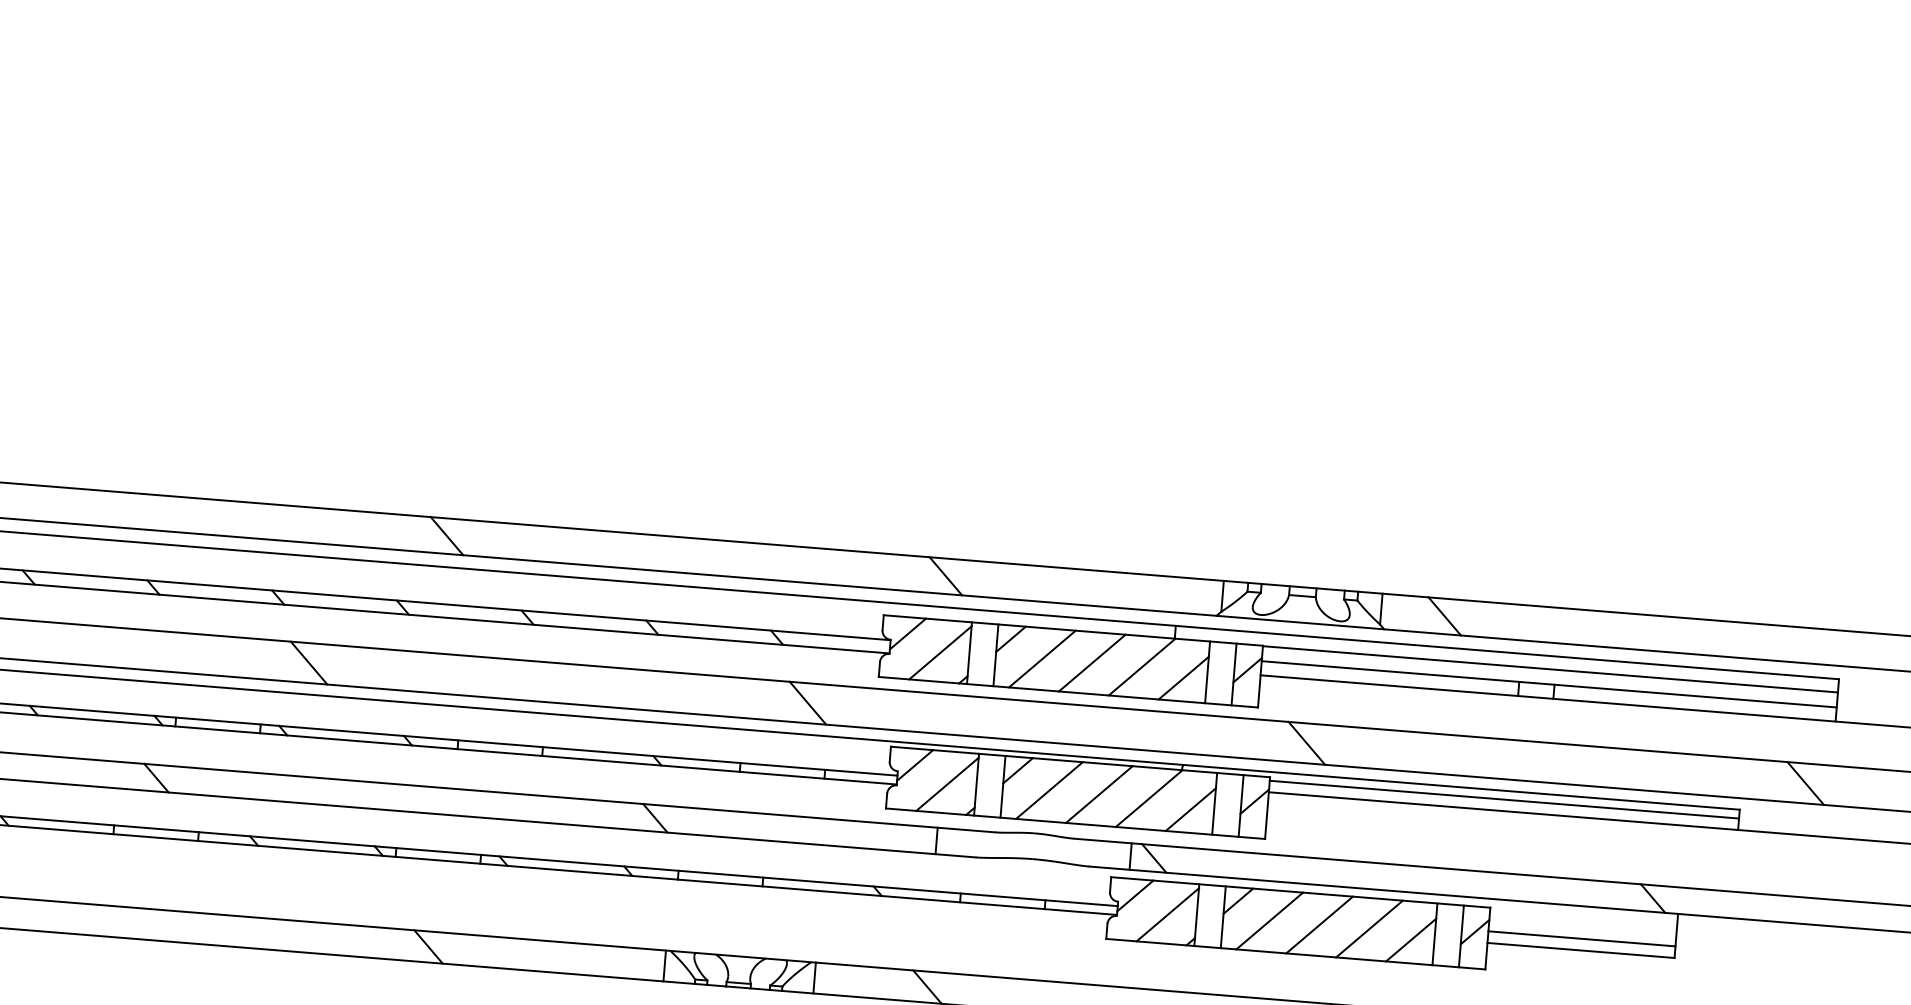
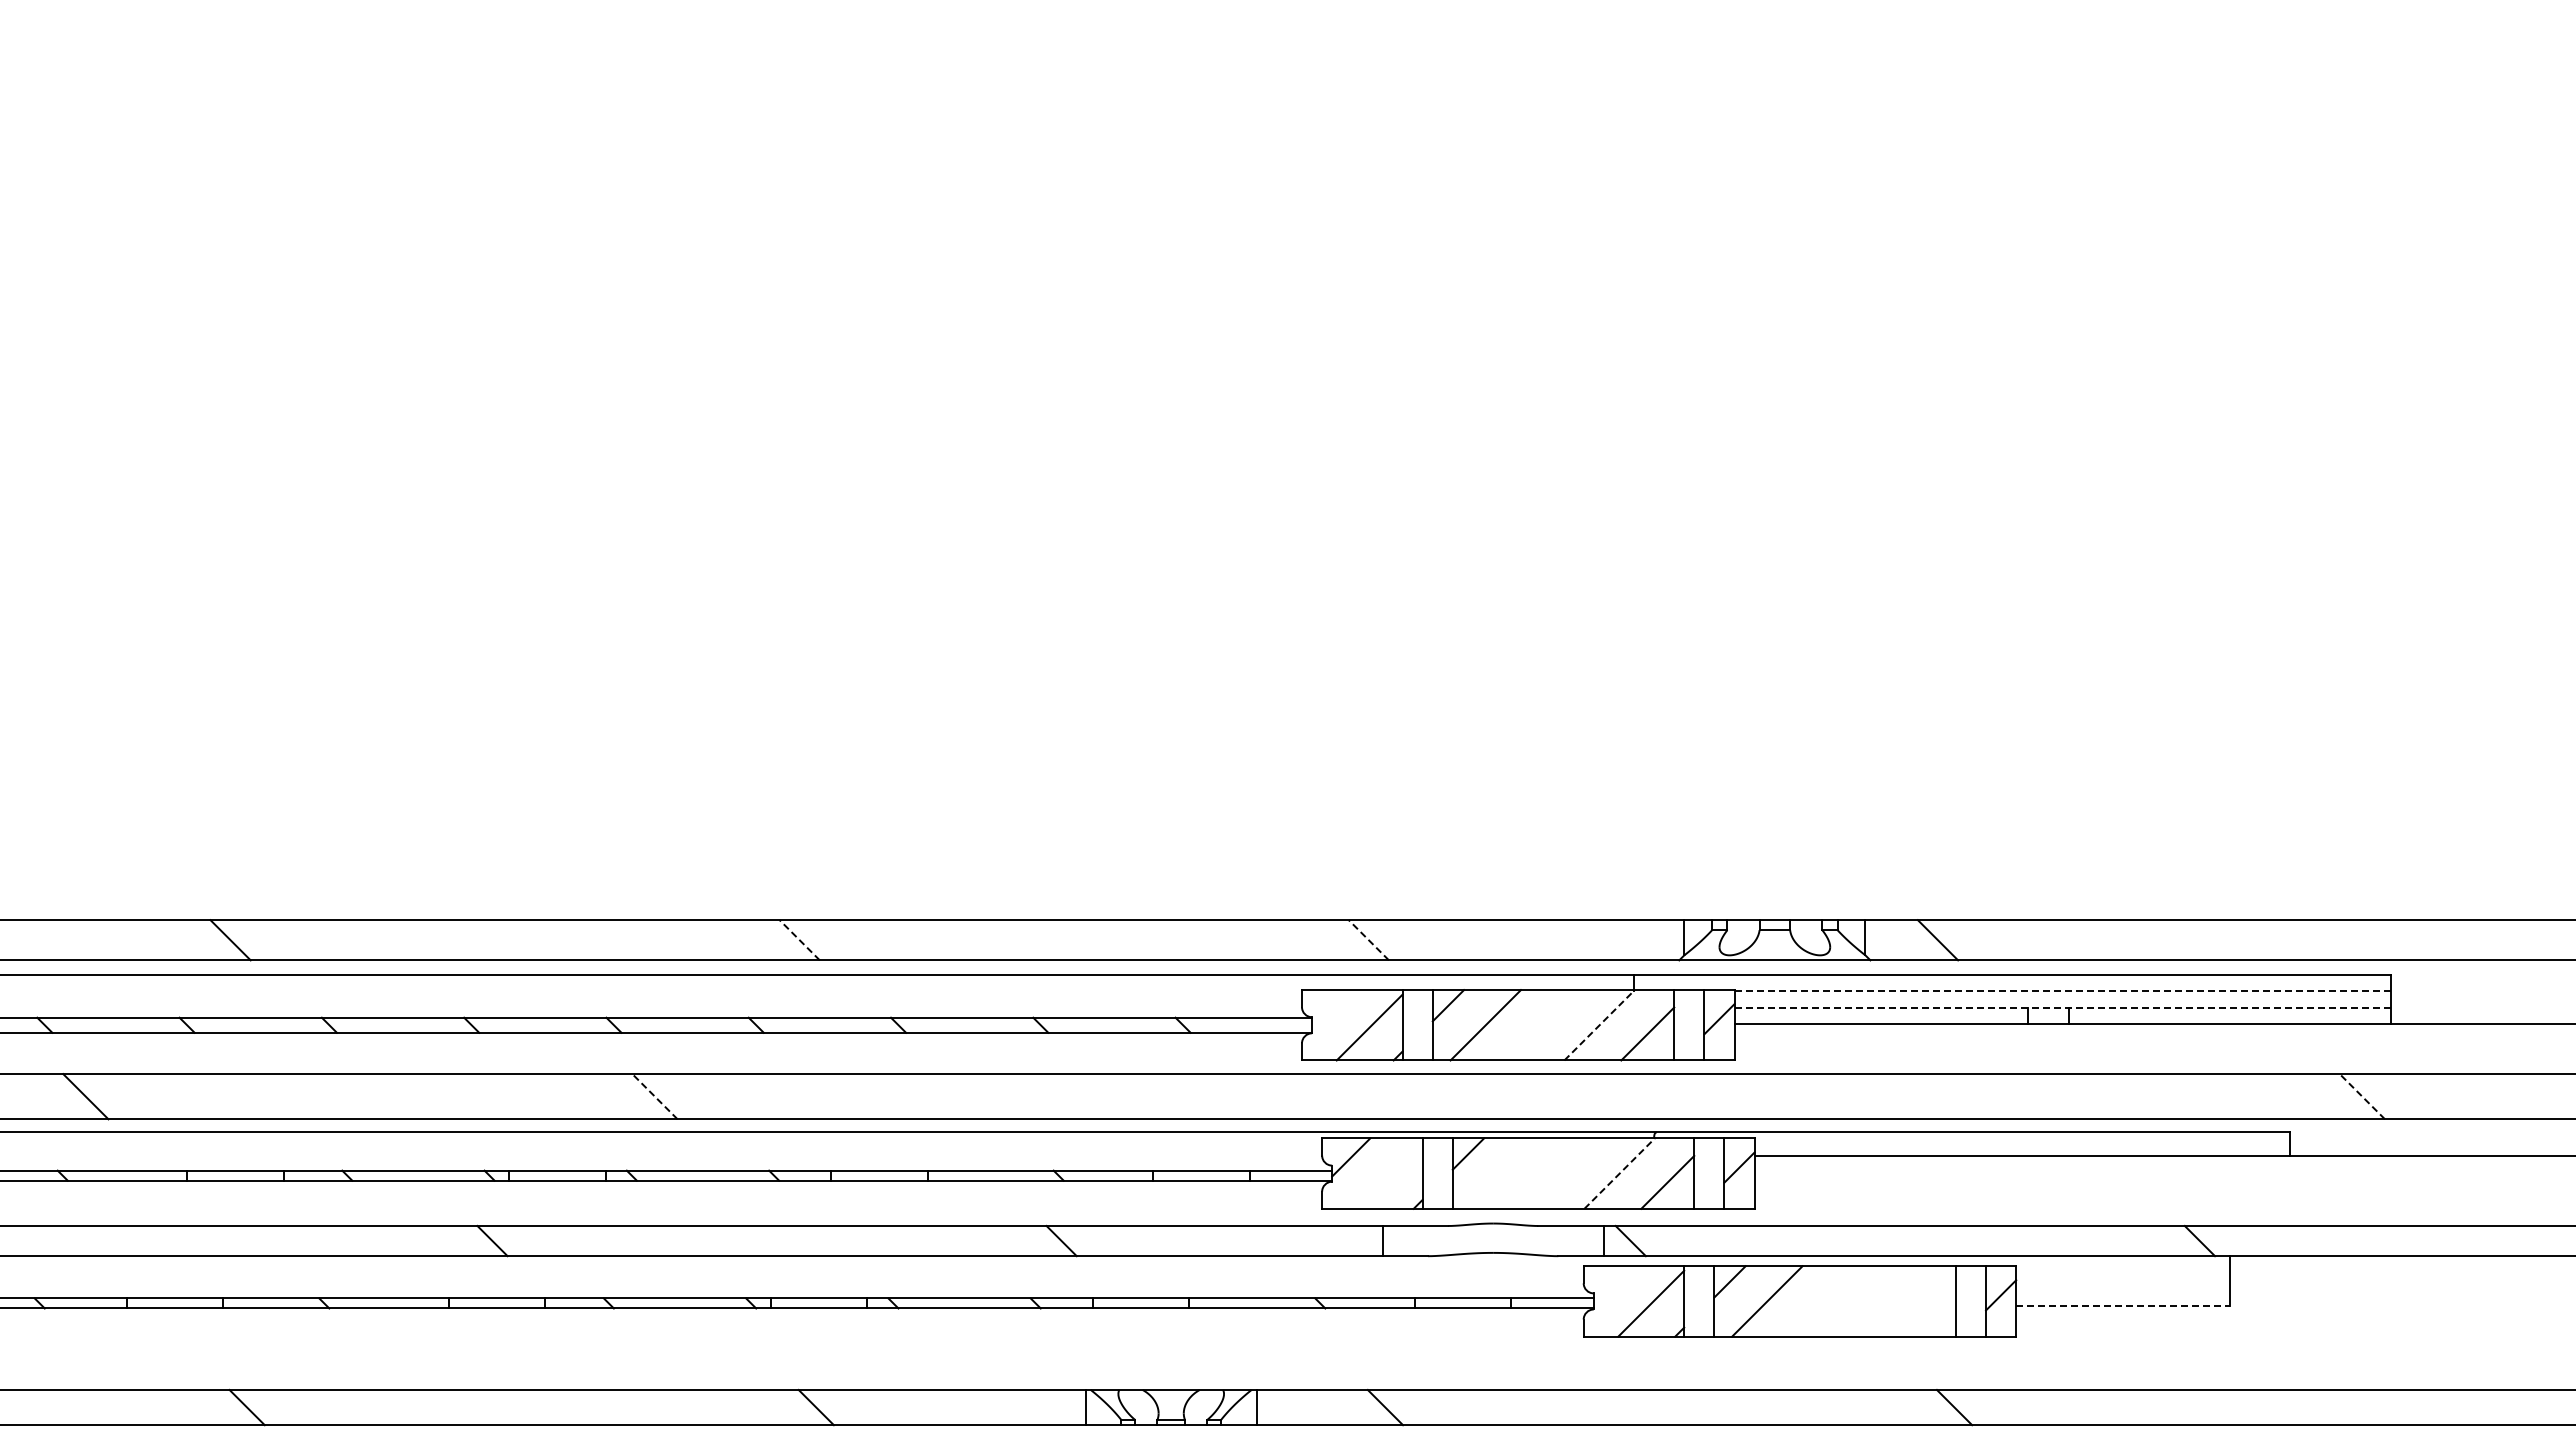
line: (446, 535) -> (799, 939), solid -> dashed
line: (945, 575) -> (1368, 939), solid -> dashed
line: (908, 634) -> (1331, 1009), removed
line: (308, 662) -> (654, 1096), solid -> dashed
line: (1092, 663) -> (1542, 1025), removed
line: (1142, 667) -> (1599, 1025), solid -> dashed
line: (1550, 669) -> (2062, 990), solid -> dashed
line: (1549, 684) -> (2062, 1007), solid -> dashed
line: (807, 703) -> (1223, 1096), removed
line: (1306, 743) -> (1792, 1096), removed
line: (947, 783) -> (1389, 1175), removed
line: (1805, 783) -> (2362, 1096), solid -> dashed
line: (1049, 790) -> (1505, 1173), removed
line: (1099, 794) -> (1562, 1173), removed
line: (1149, 798) -> (1619, 1173), solid -> dashed
line: (1503, 799) -> (2021, 1142), removed
line: (1135, 896) -> (1612, 1285), removed
line: (1319, 925) -> (1824, 1301), removed
line: (1368, 929) -> (1880, 1301), removed
line: (1410, 939) -> (1928, 1309), removed
line: (1581, 939) -> (2122, 1293), removed
line: (1580, 950) -> (2122, 1306), solid -> dashed

